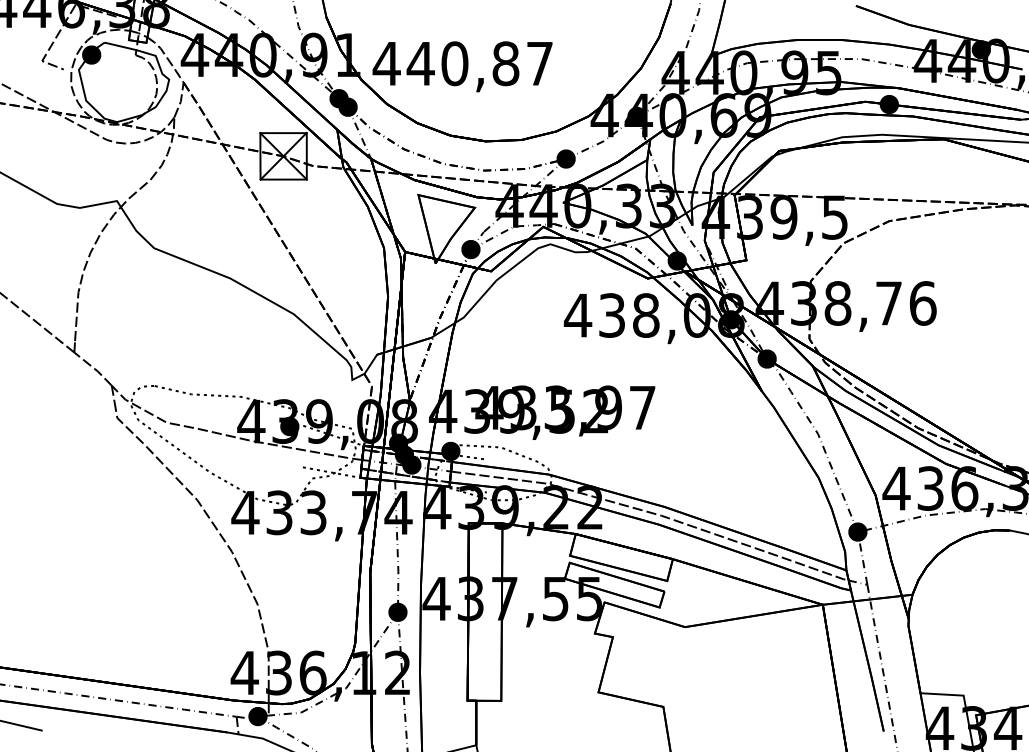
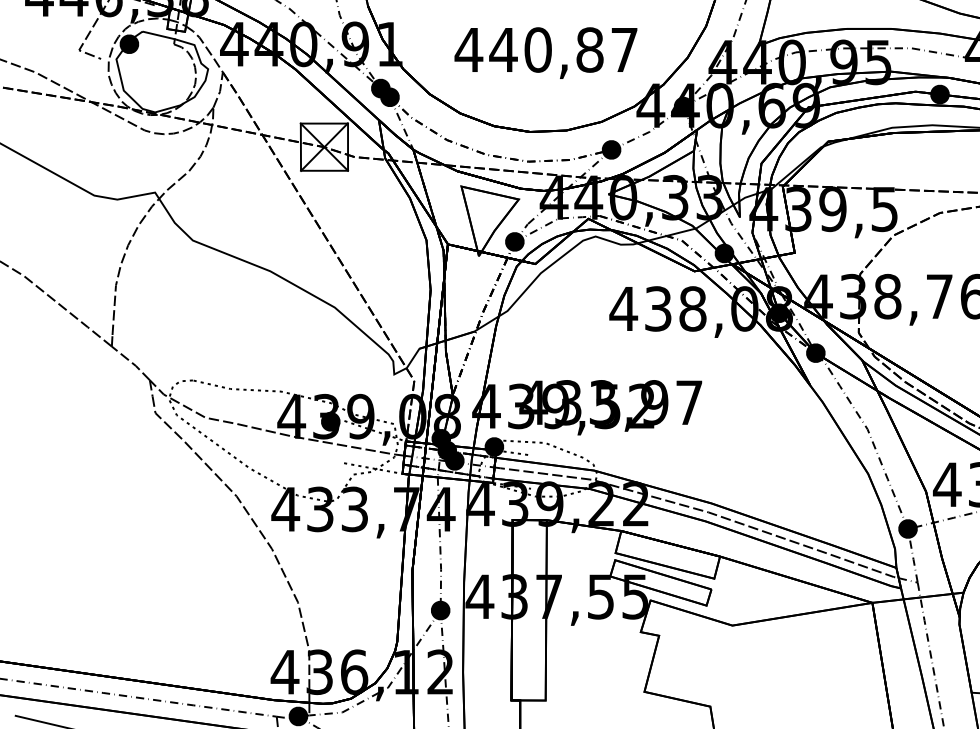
text: (462, 66) -> (545, 52), moved

